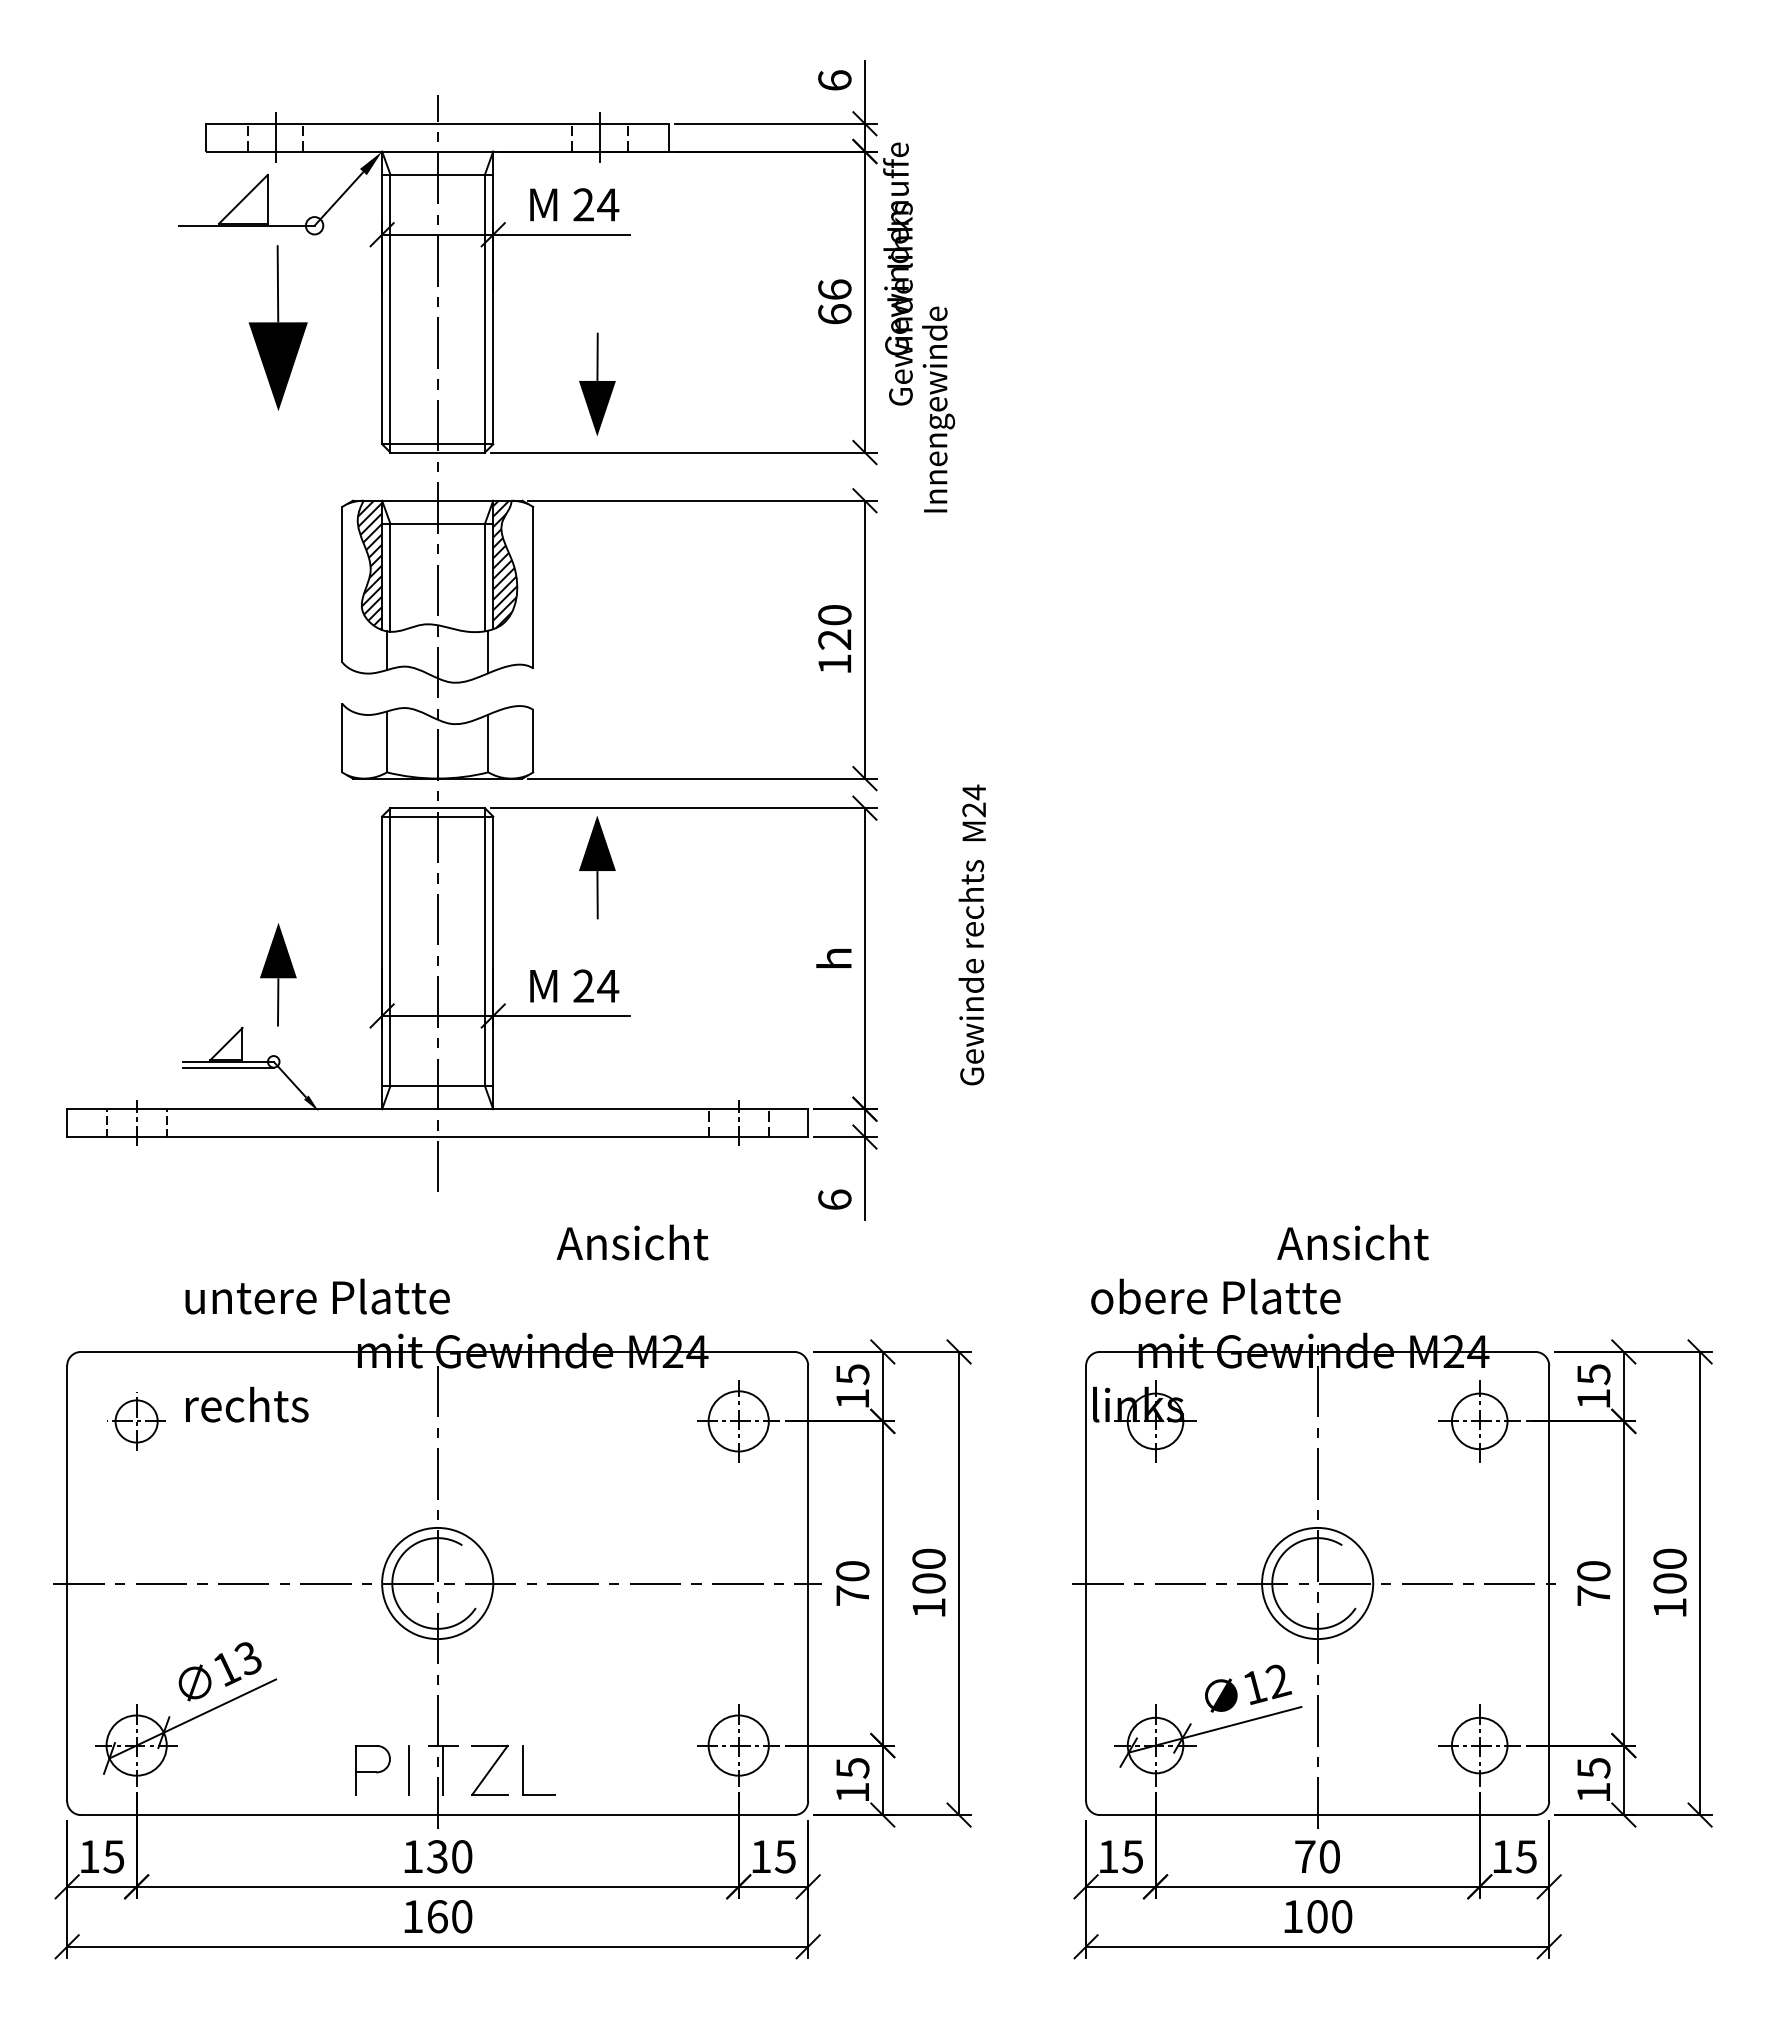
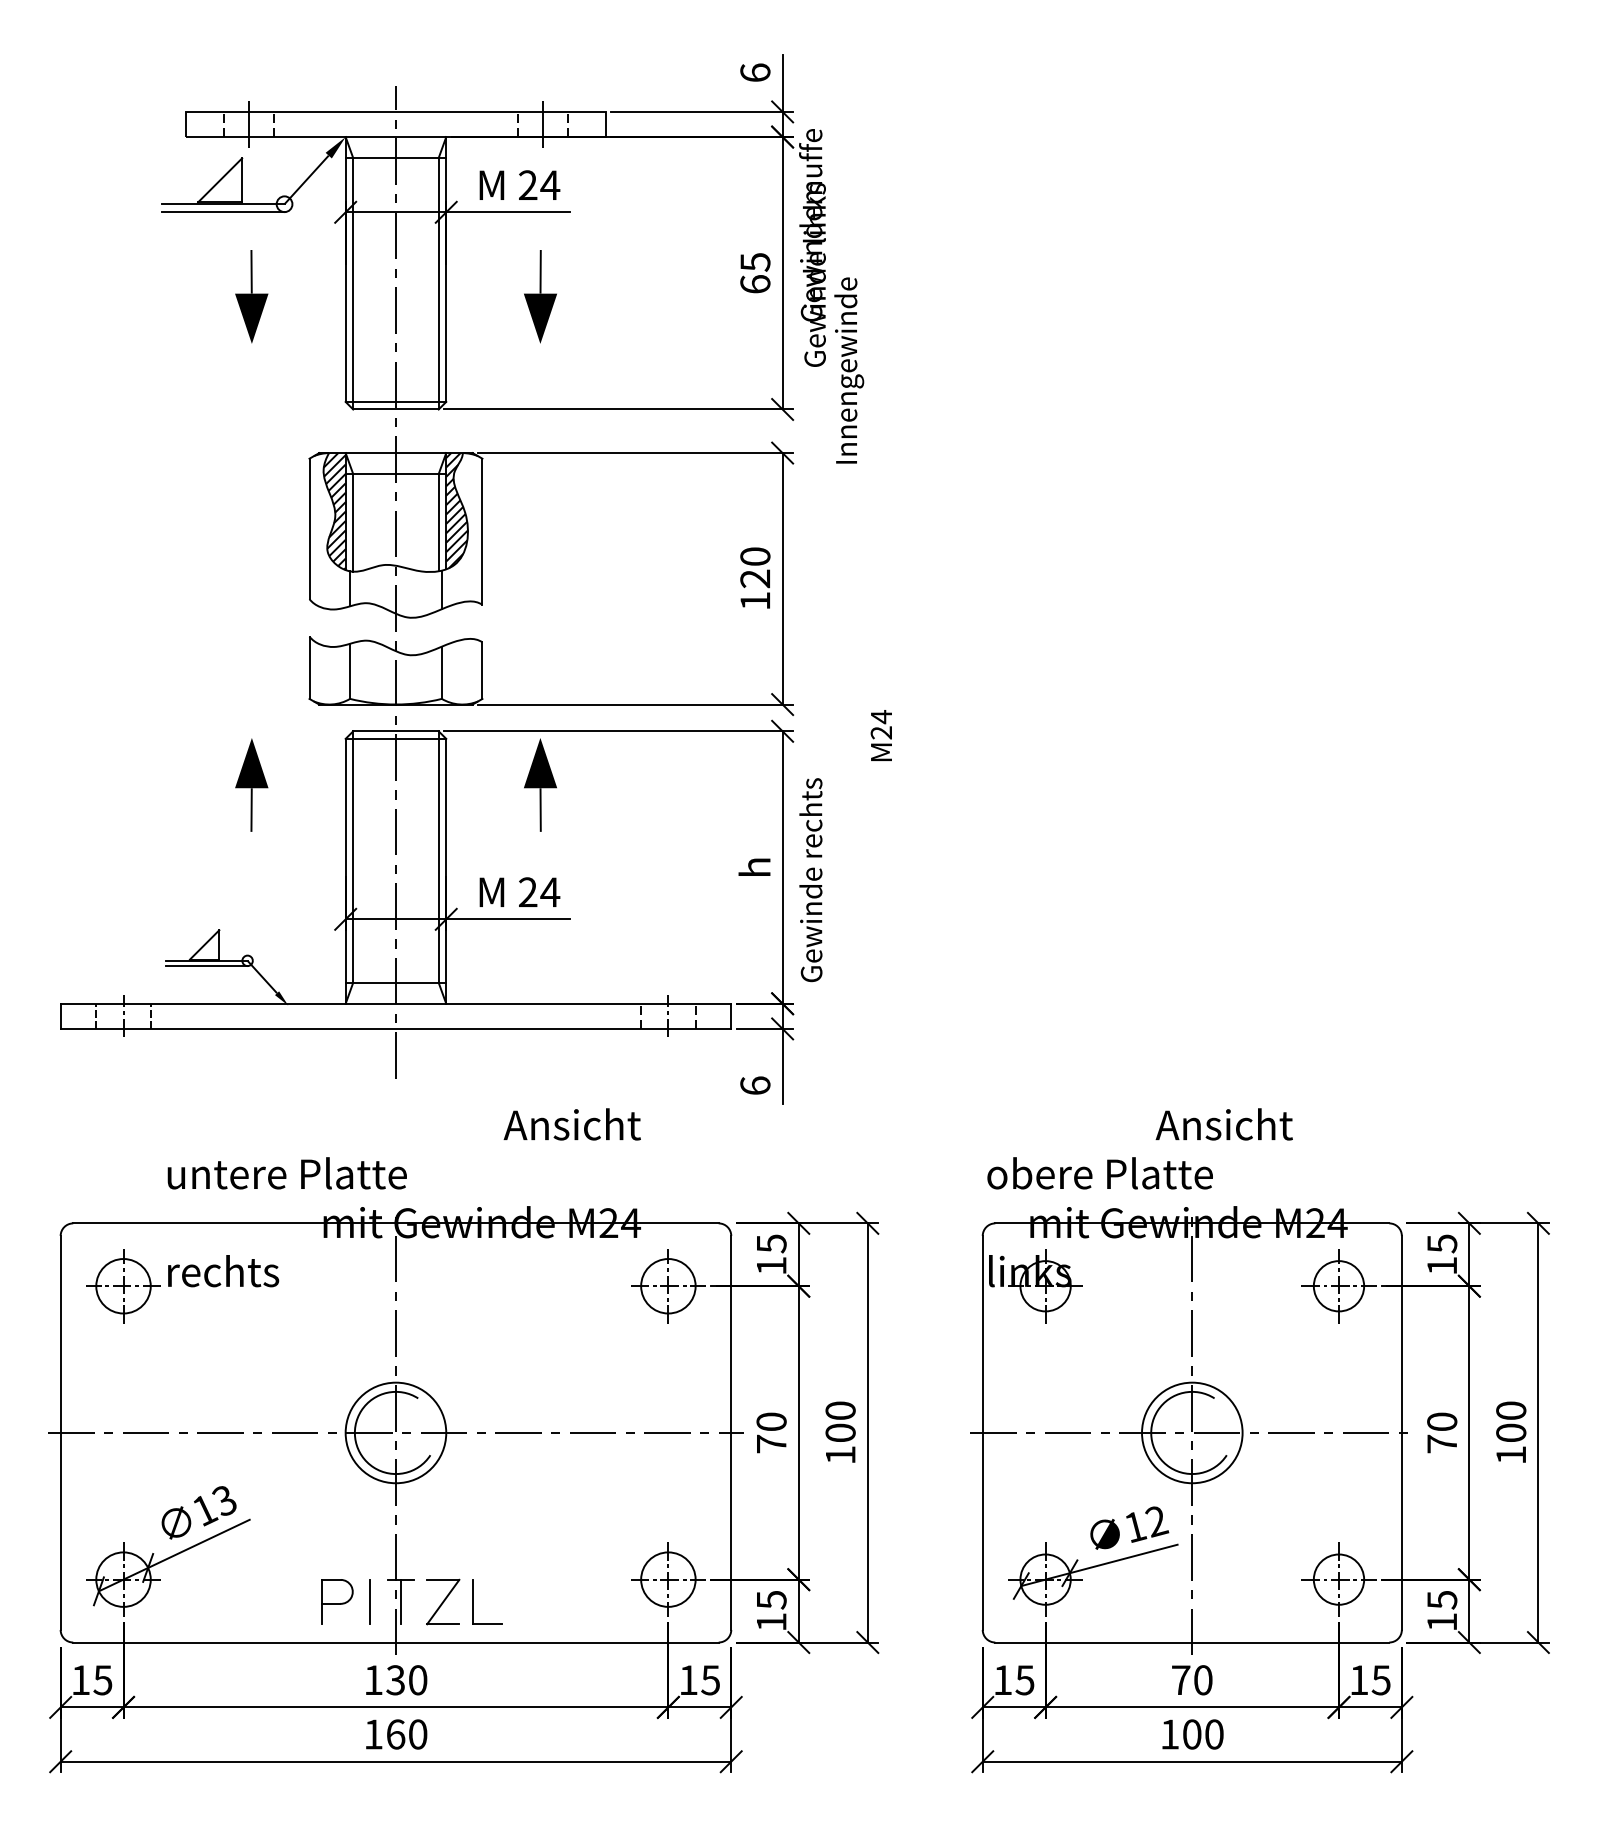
line: (247, 234) -> (223, 212), added
text: (834, 289) -> (755, 261), 66 -> 65
part: (278, 327) -> (251, 296), size x0.62
part: (597, 384) -> (540, 296), moved
text: (970, 973) -> (810, 880), moved
part: (278, 974) -> (251, 784), moved
part: (136, 1421) -> (123, 1286), size x1.43

